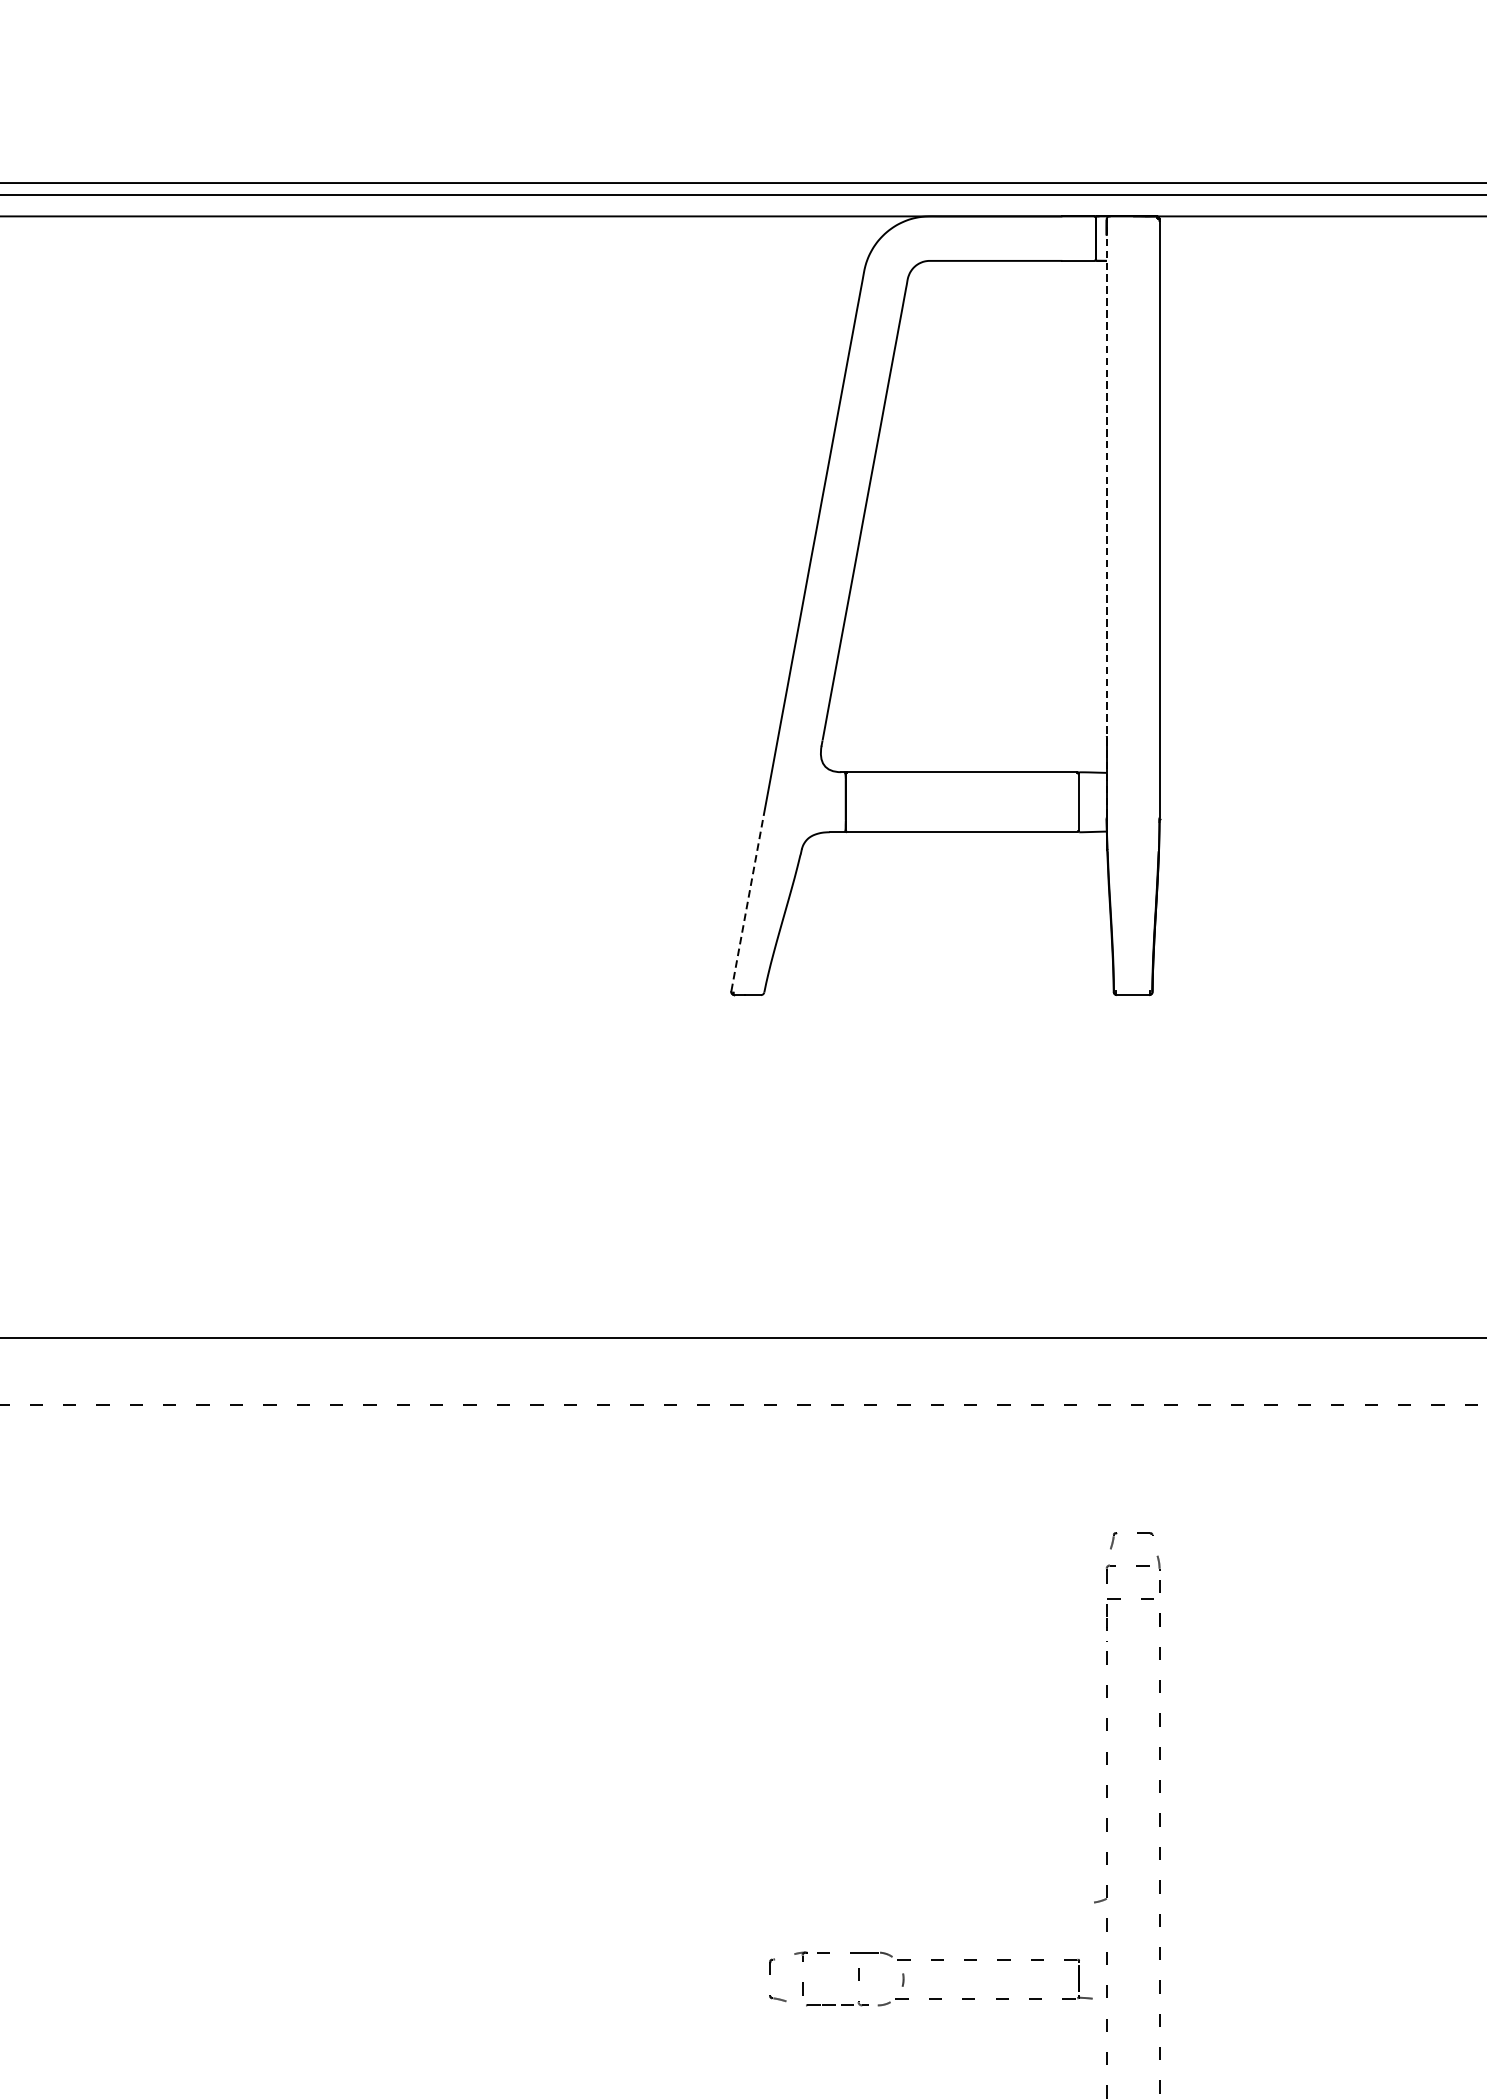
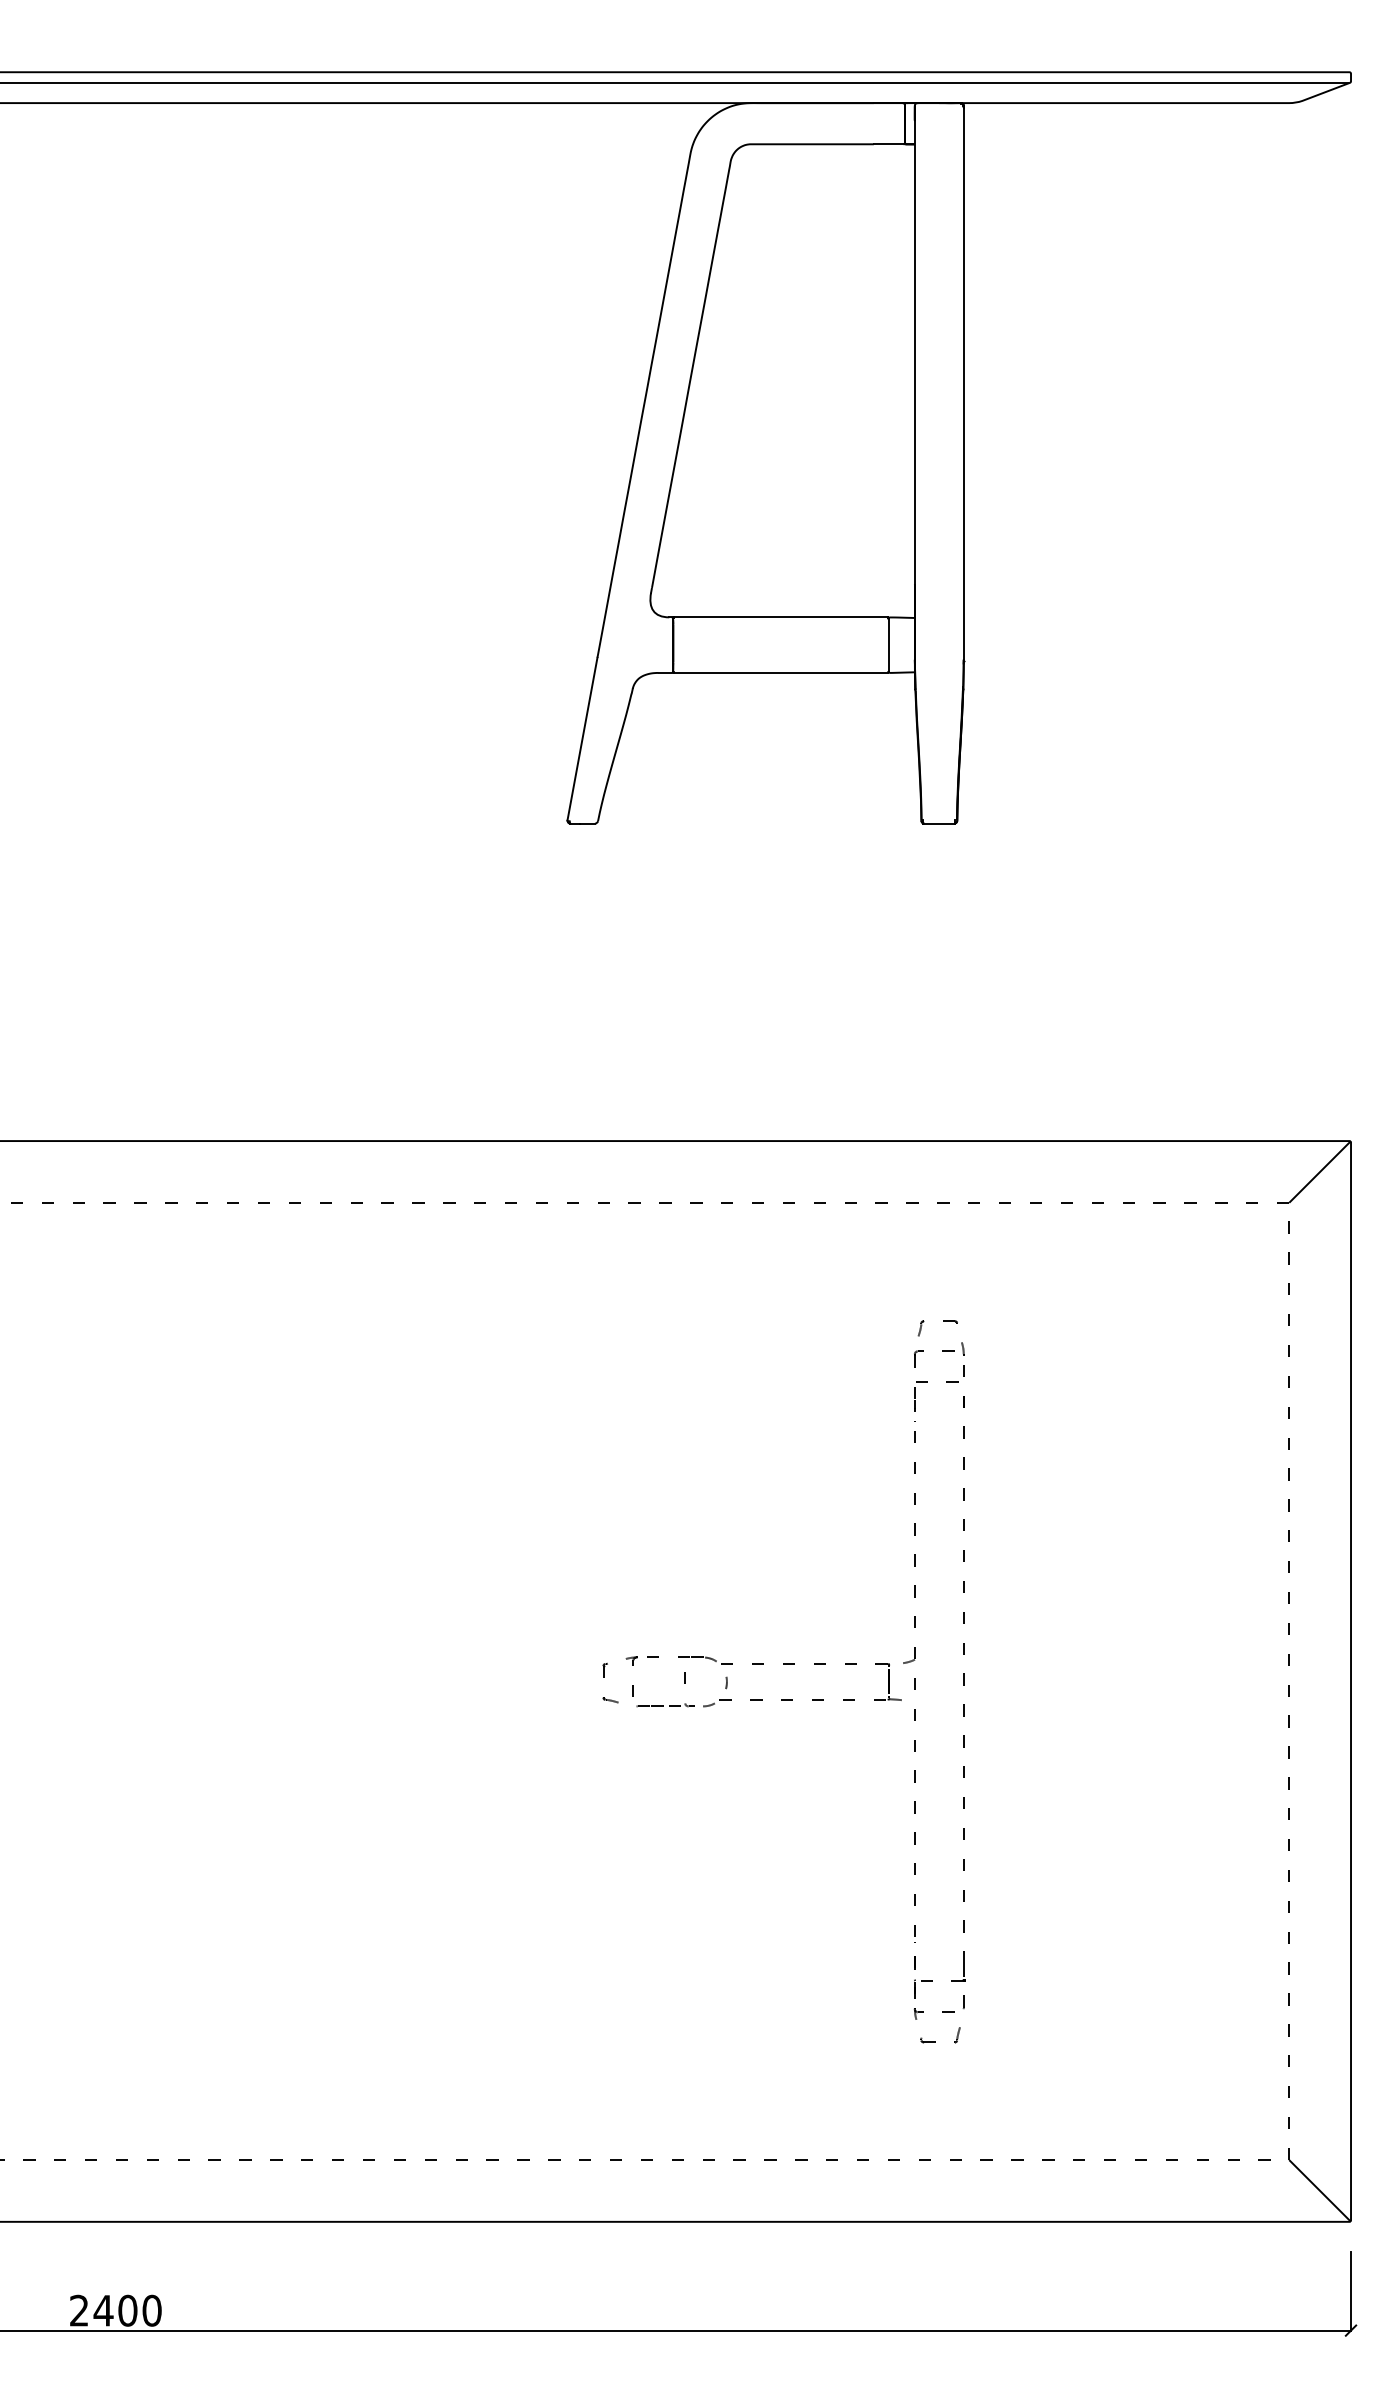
line: (1106, 518) -> (914, 382), dashed -> solid
line: (747, 903) -> (582, 738), dashed -> solid
part: (931, 1960) -> (752, 1664), moved

